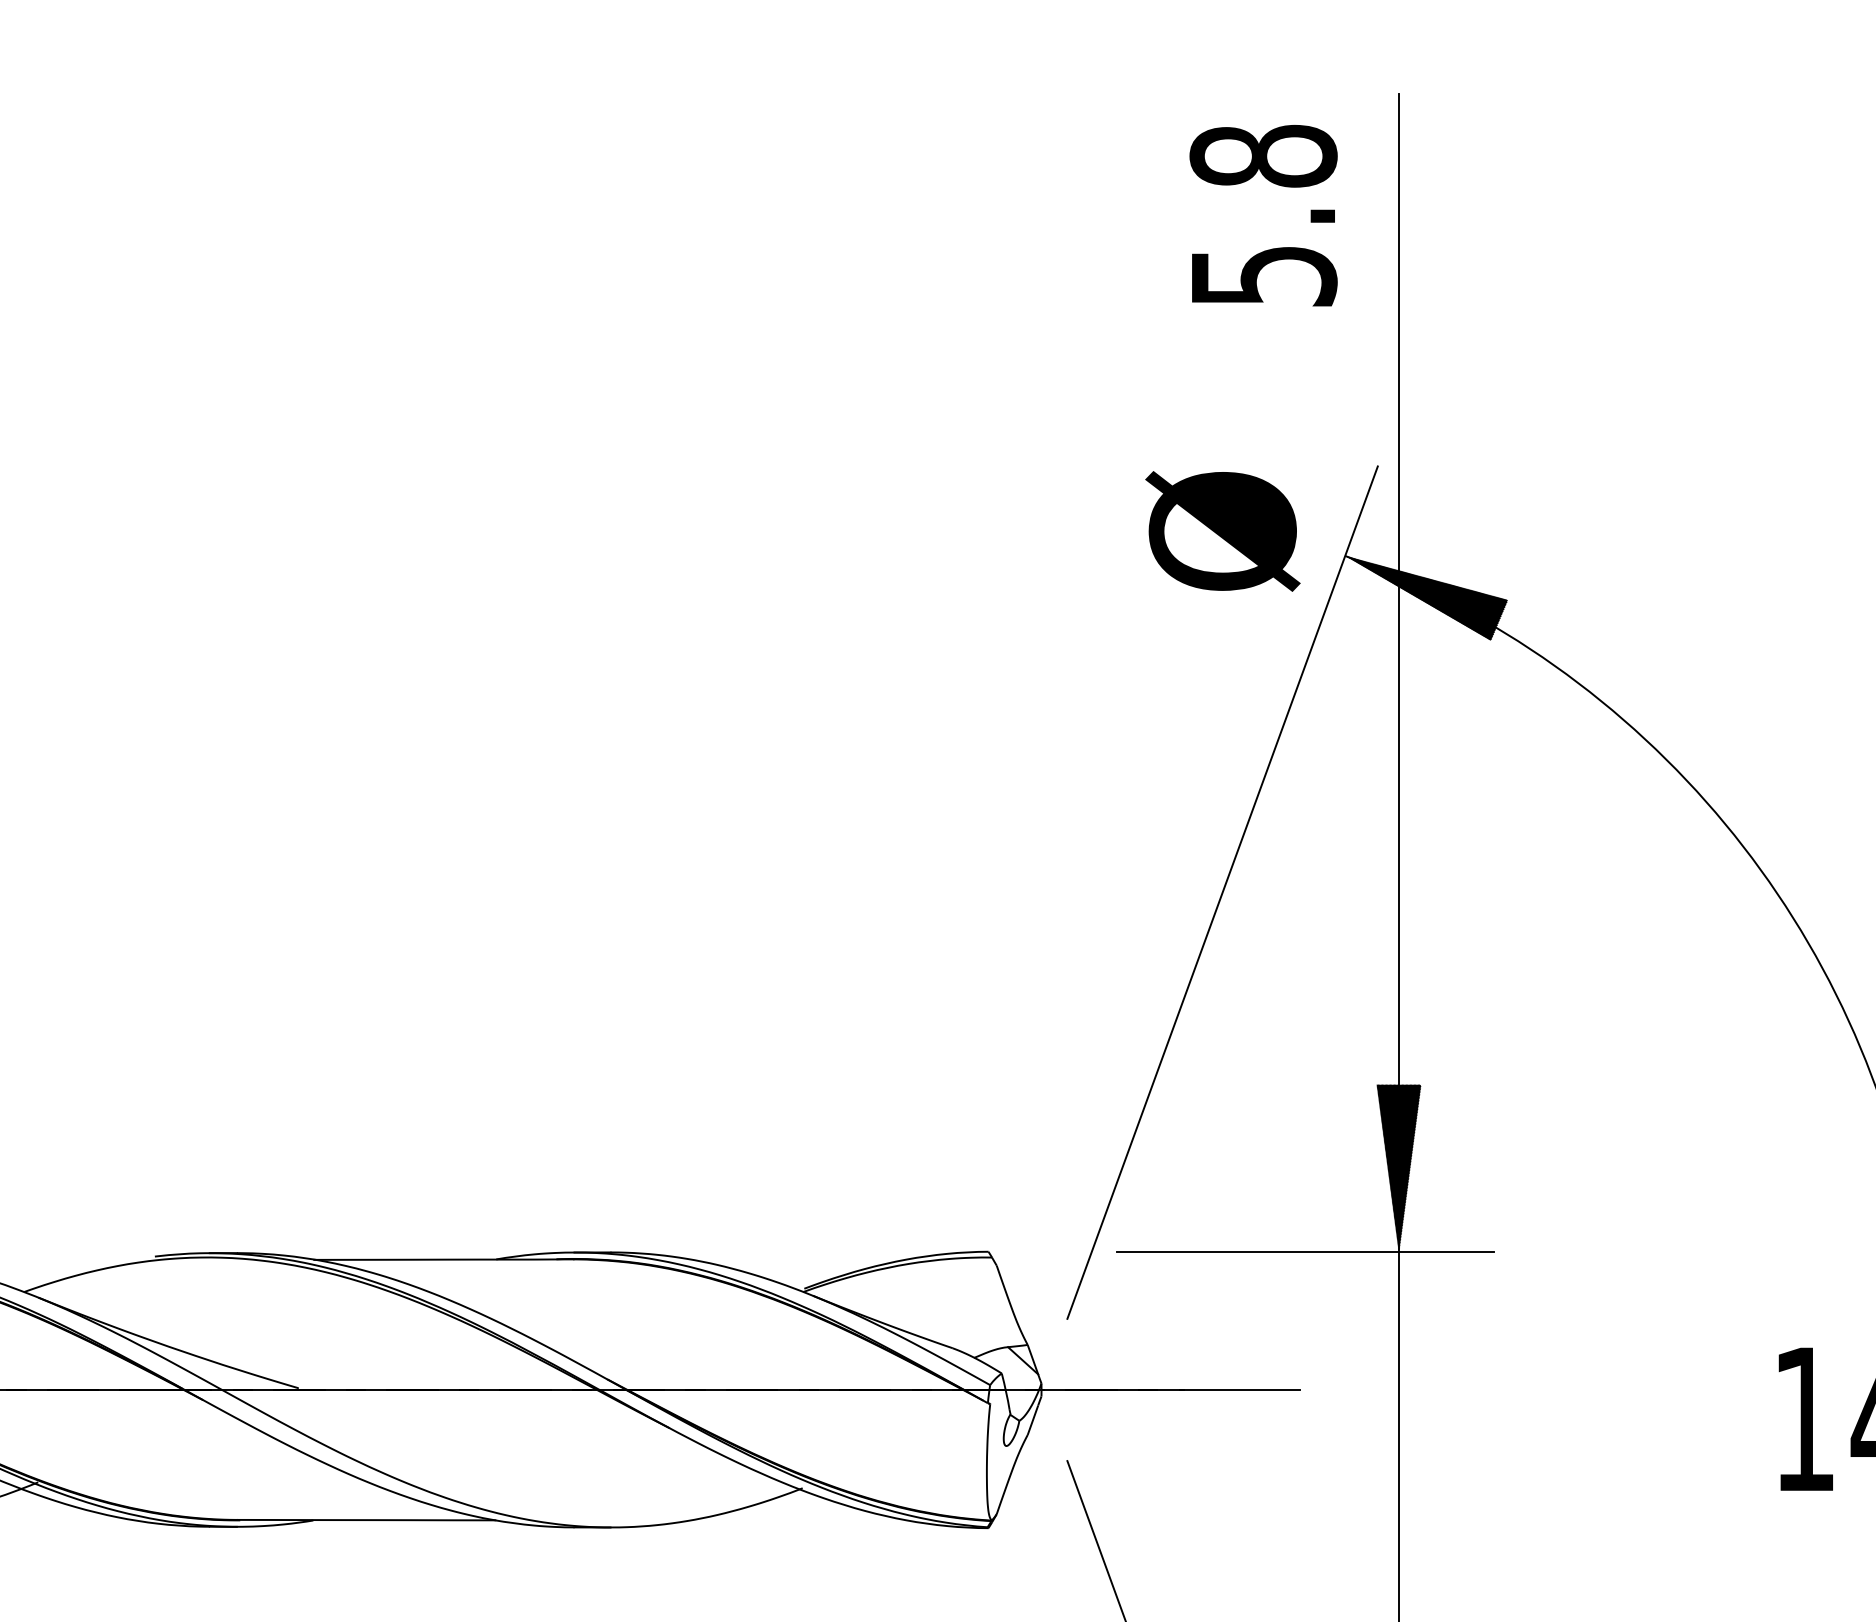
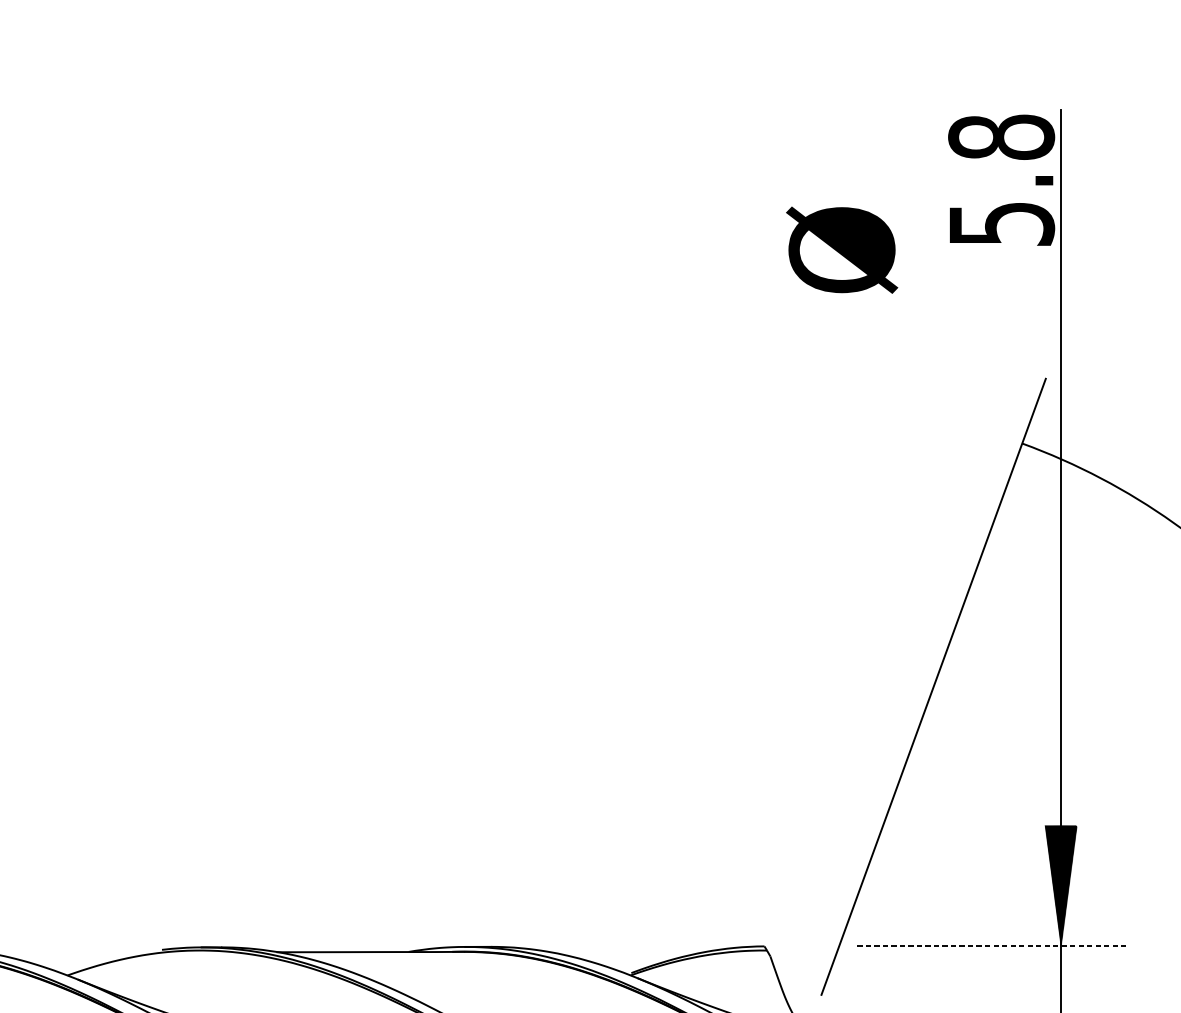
text: (1263, 215) -> (1001, 180), moved
text: (1222, 531) -> (841, 250), moved
hatch: (1426, 598) -> (1081, 474), removed
line: (1305, 1251) -> (993, 946), solid -> dashed

